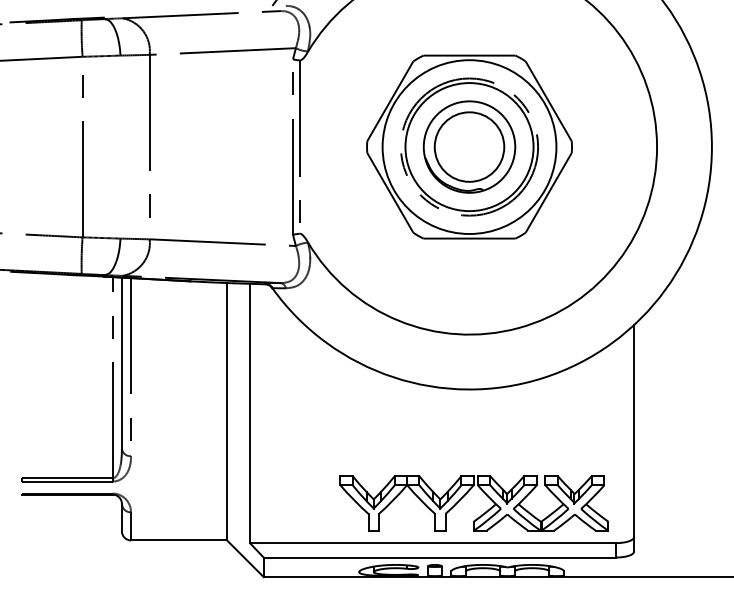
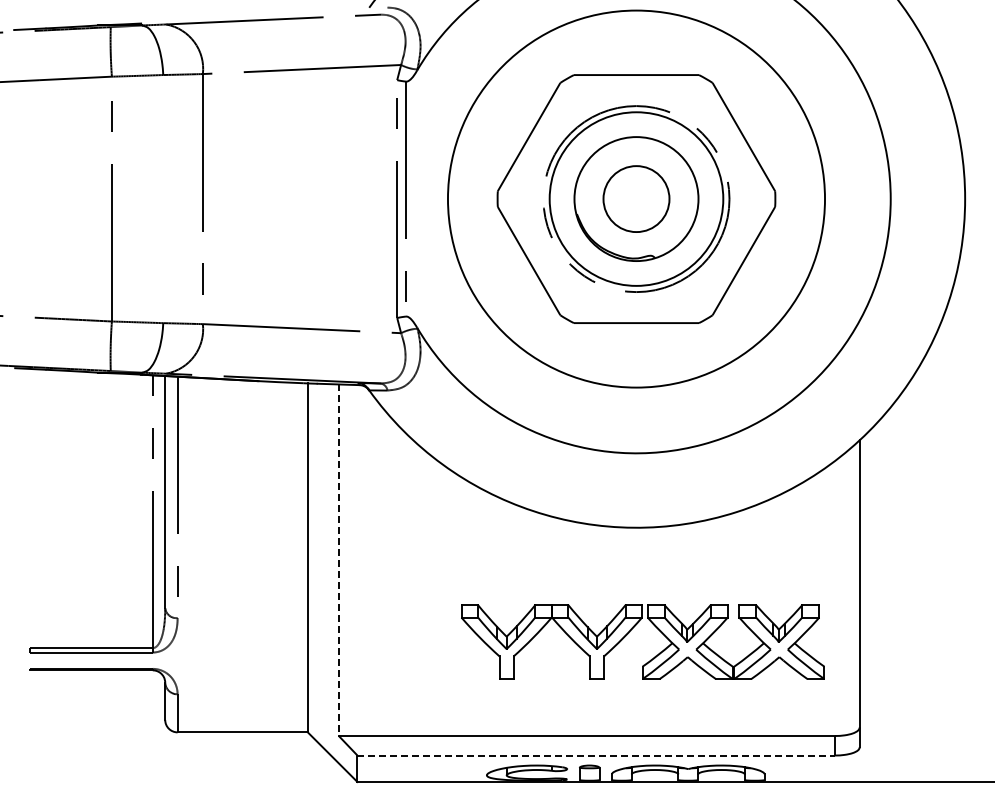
circle: (469, 146) -> (636, 198), size x0.7
circle: (469, 146) -> (636, 198), size x1.6
line: (249, 413) -> (338, 560), solid -> dashed
part: (464, 497) -> (629, 633), moved
line: (440, 557) -> (596, 755), solid -> dashed

